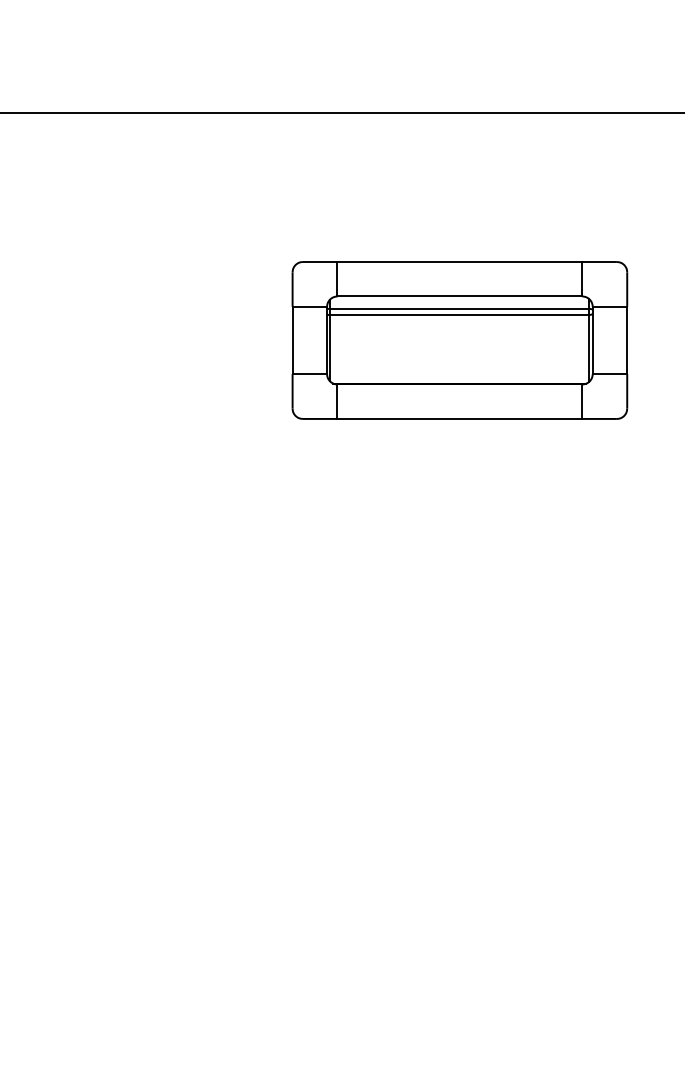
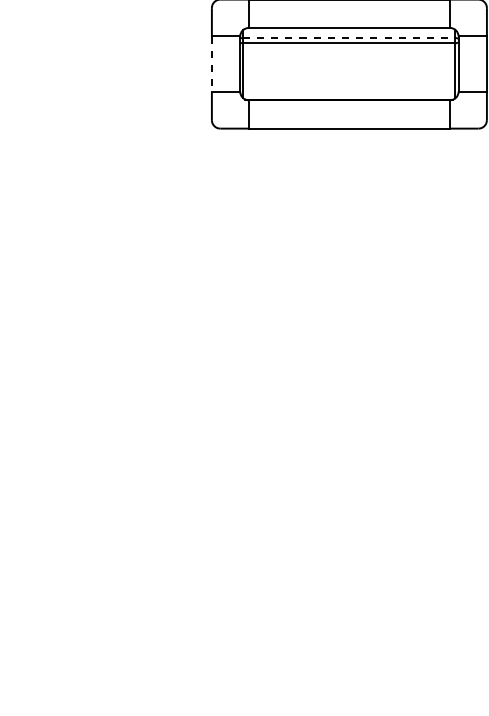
line: (459, 308) -> (349, 37), solid -> dashed
line: (292, 340) -> (211, 64), solid -> dashed

